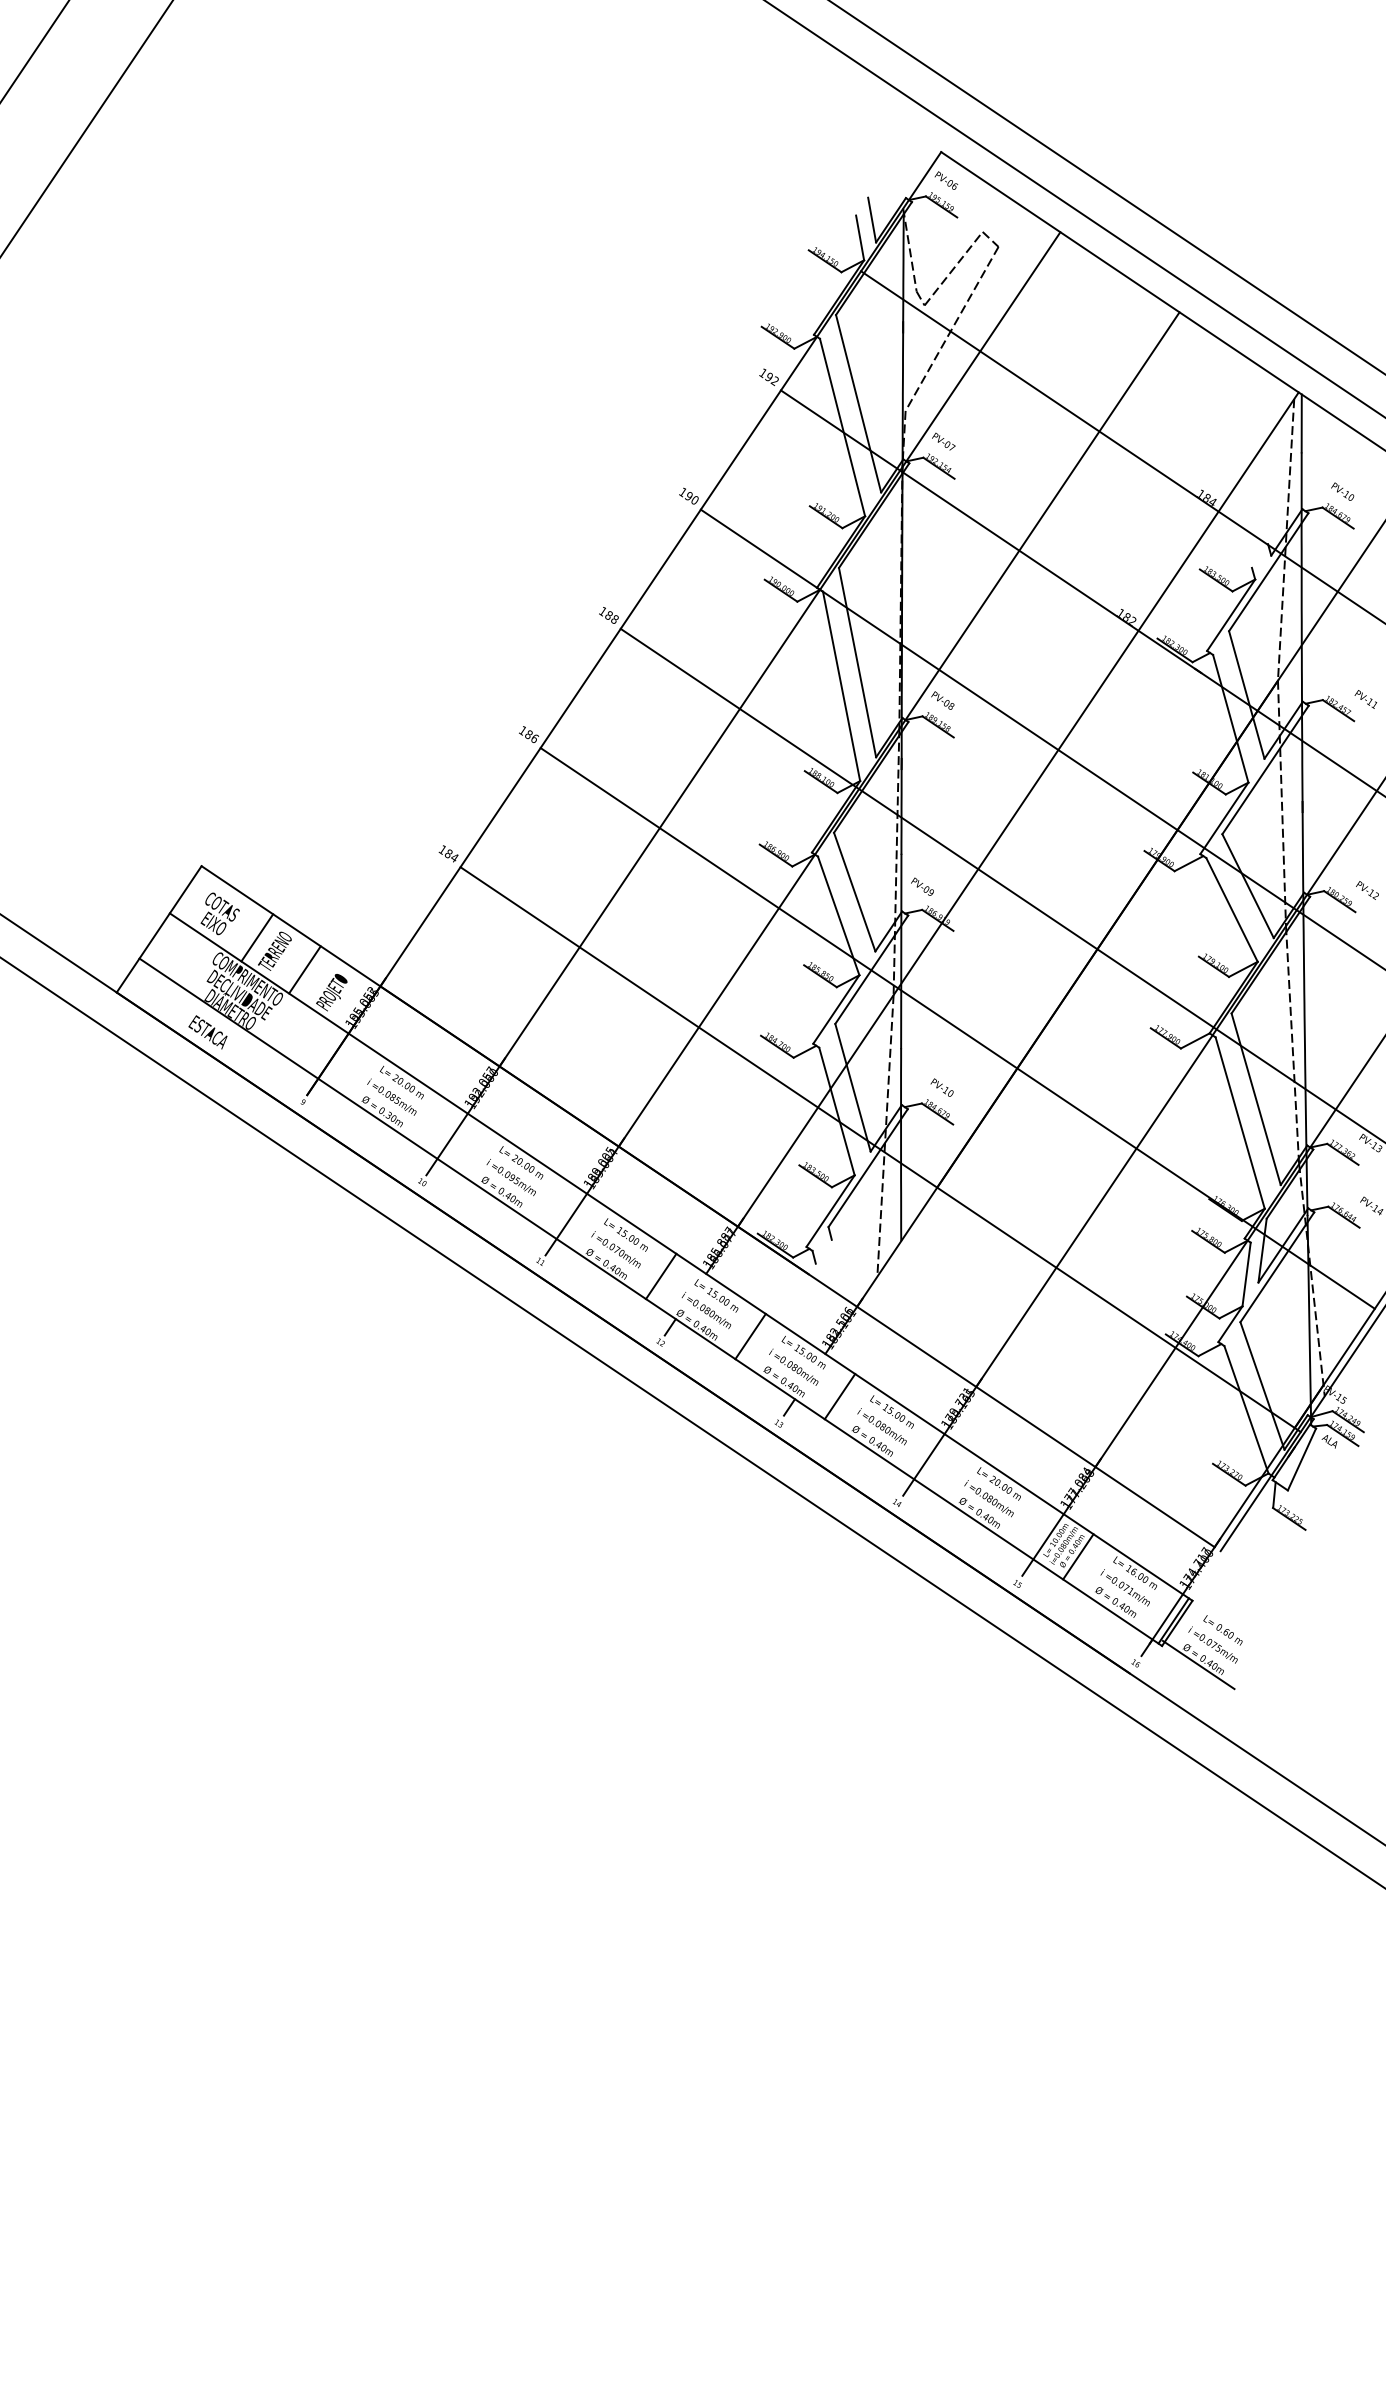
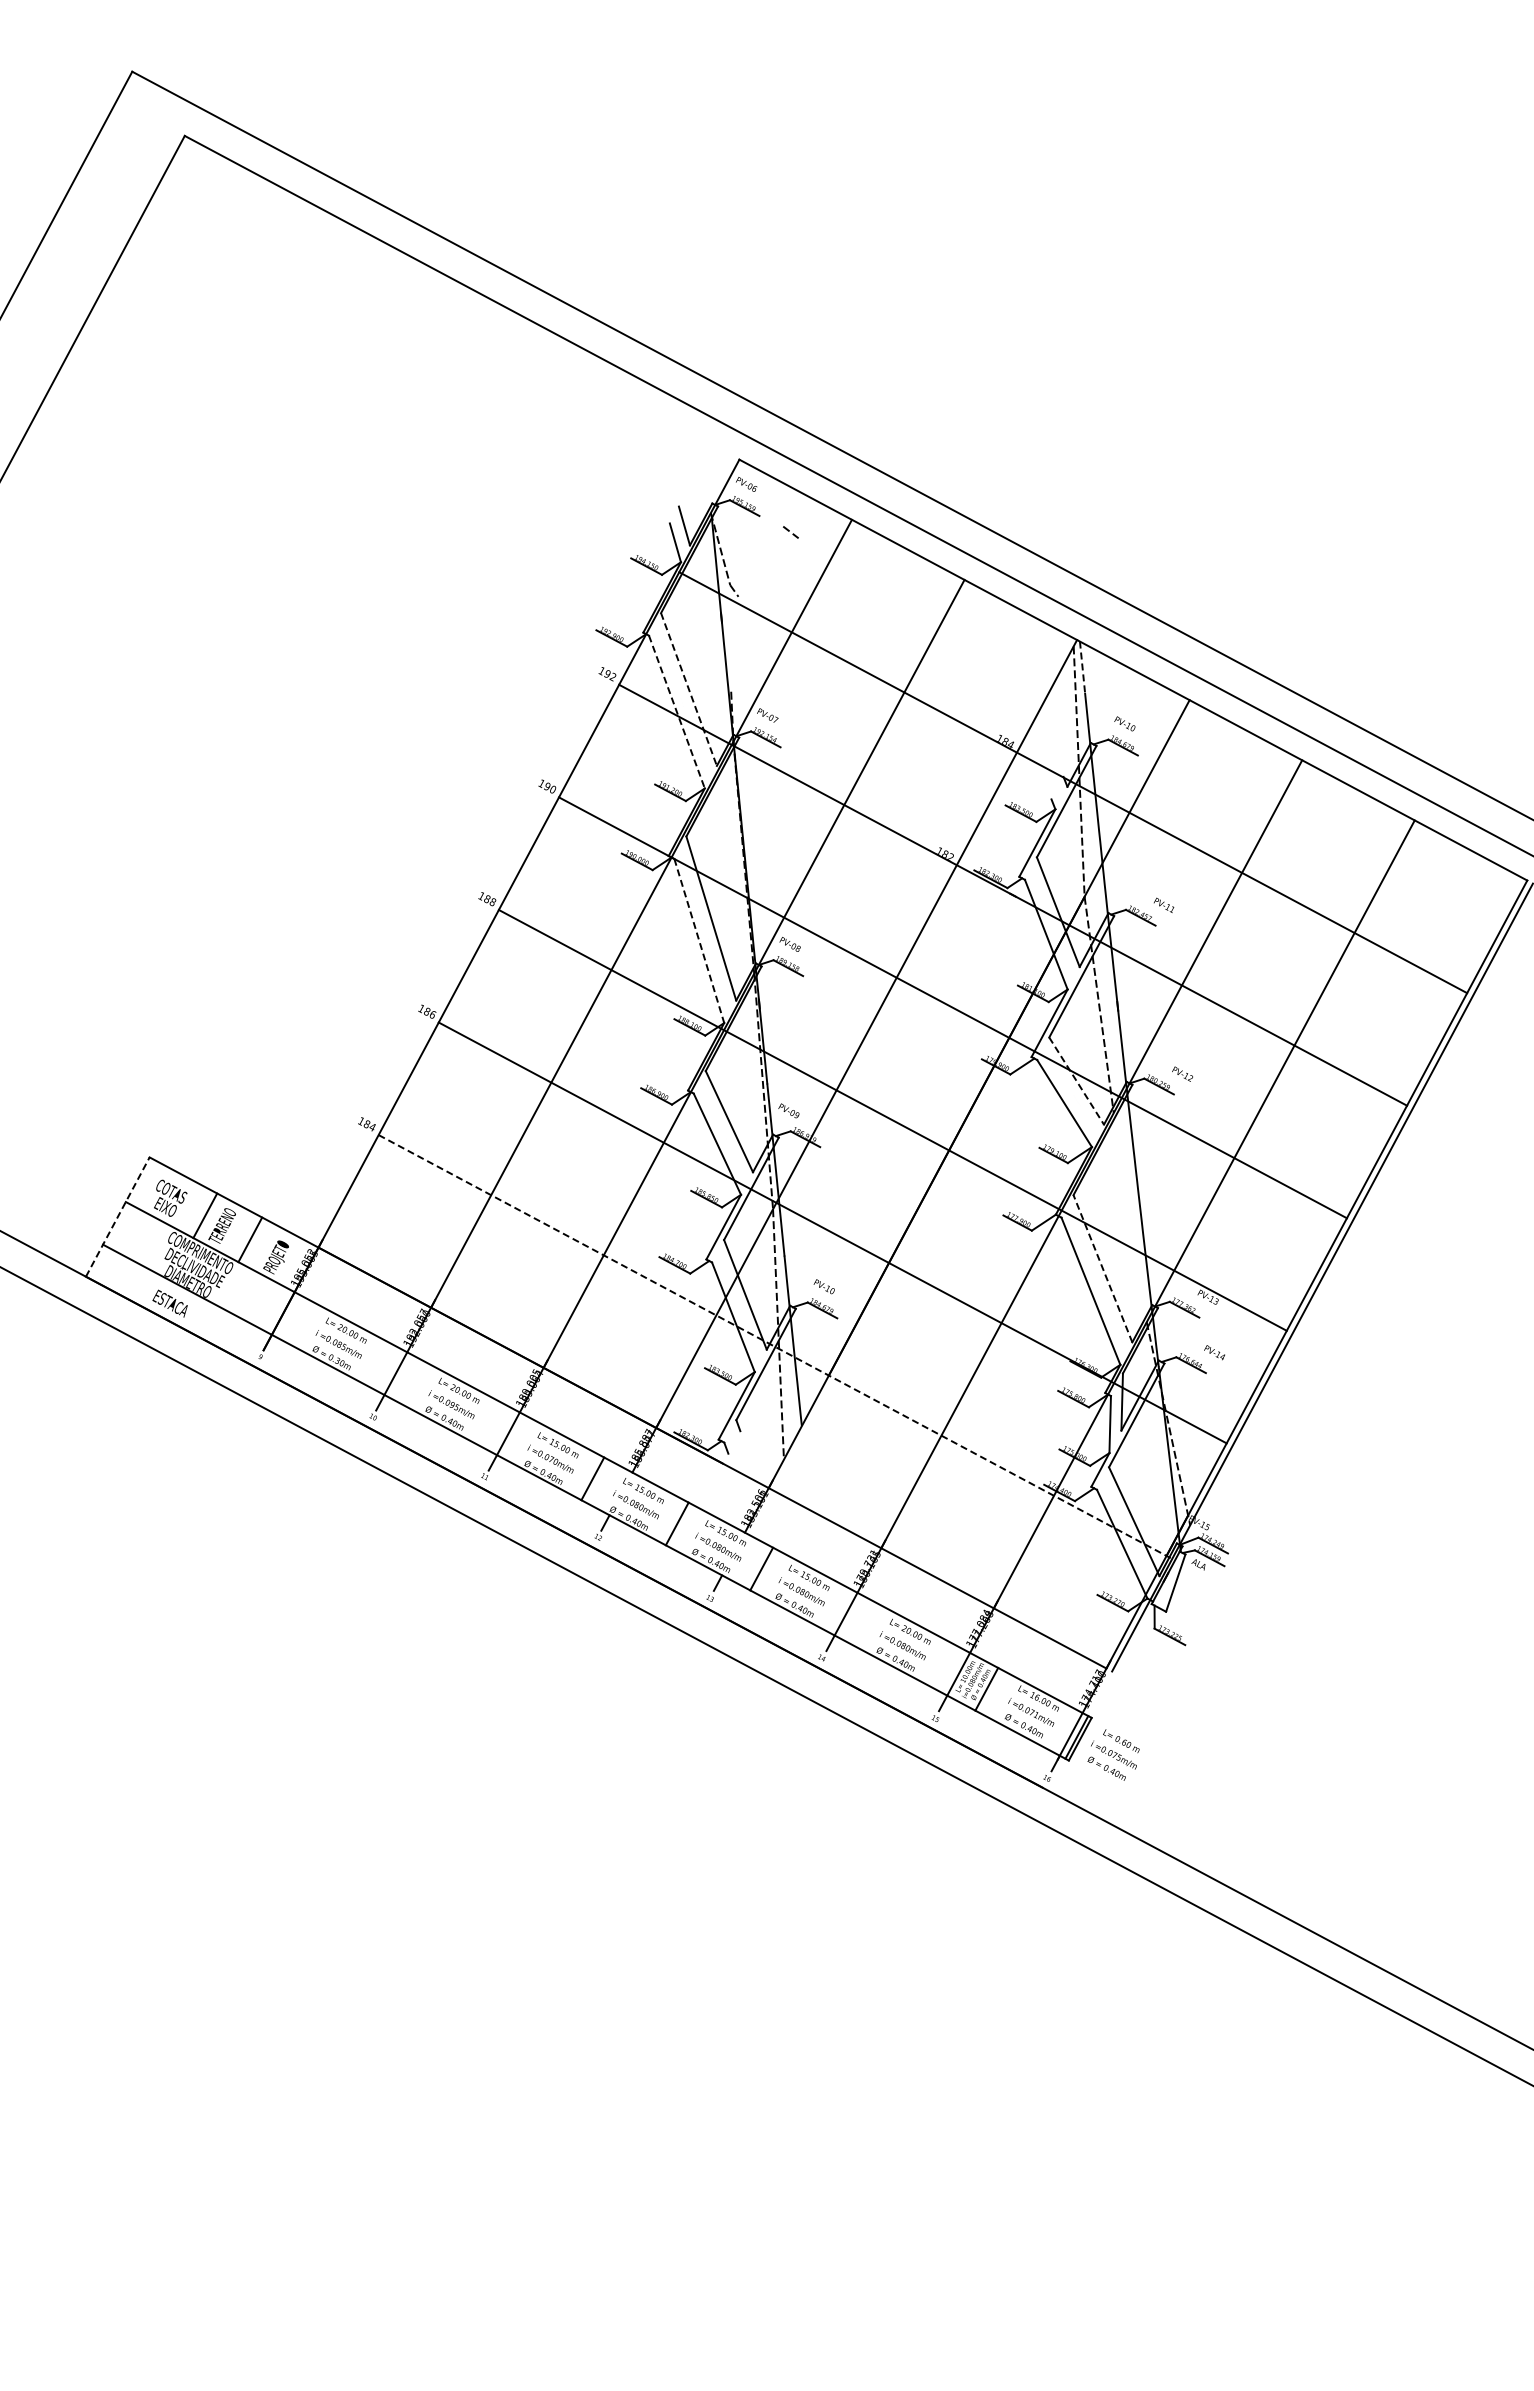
line: (953, 268) -> (760, 561), removed
line: (951, 328) -> (764, 614), removed
line: (859, 404) -> (689, 690), solid -> dashed
line: (1301, 423) -> (1082, 667), solid -> dashed
line: (843, 428) -> (677, 712), solid -> dashed
line: (841, 686) -> (699, 941), solid -> dashed
line: (1247, 886) -> (1076, 1081), solid -> dashed
line: (158, 929) -> (117, 1217), solid -> dashed
line: (1291, 1044) -> (1129, 1217), removed
line: (1255, 1098) -> (1102, 1268), solid -> dashed
line: (880, 1150) -> (775, 1347), solid -> dashed
line: (1198, 1665) -> (1102, 1774), removed

